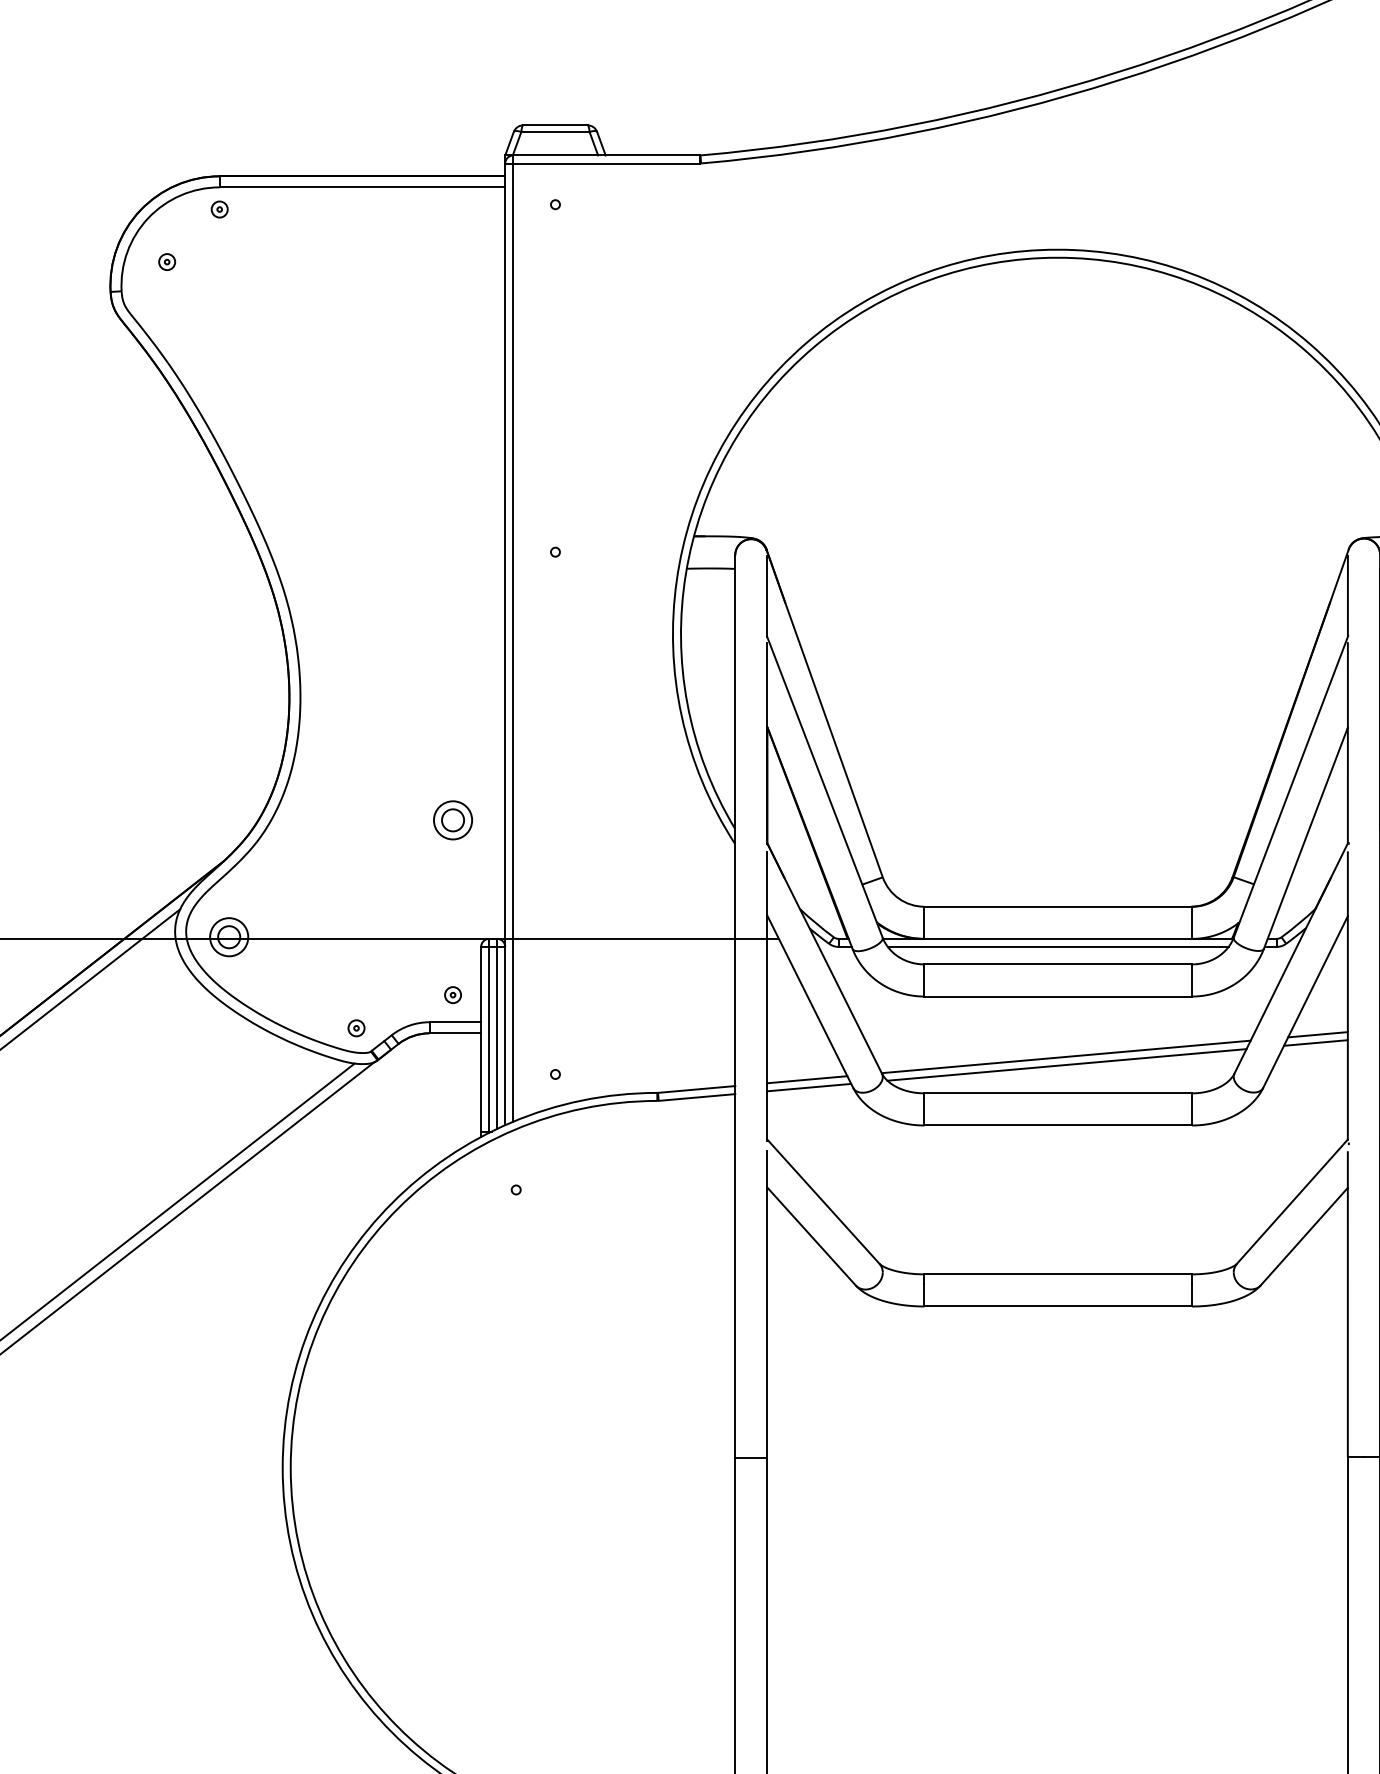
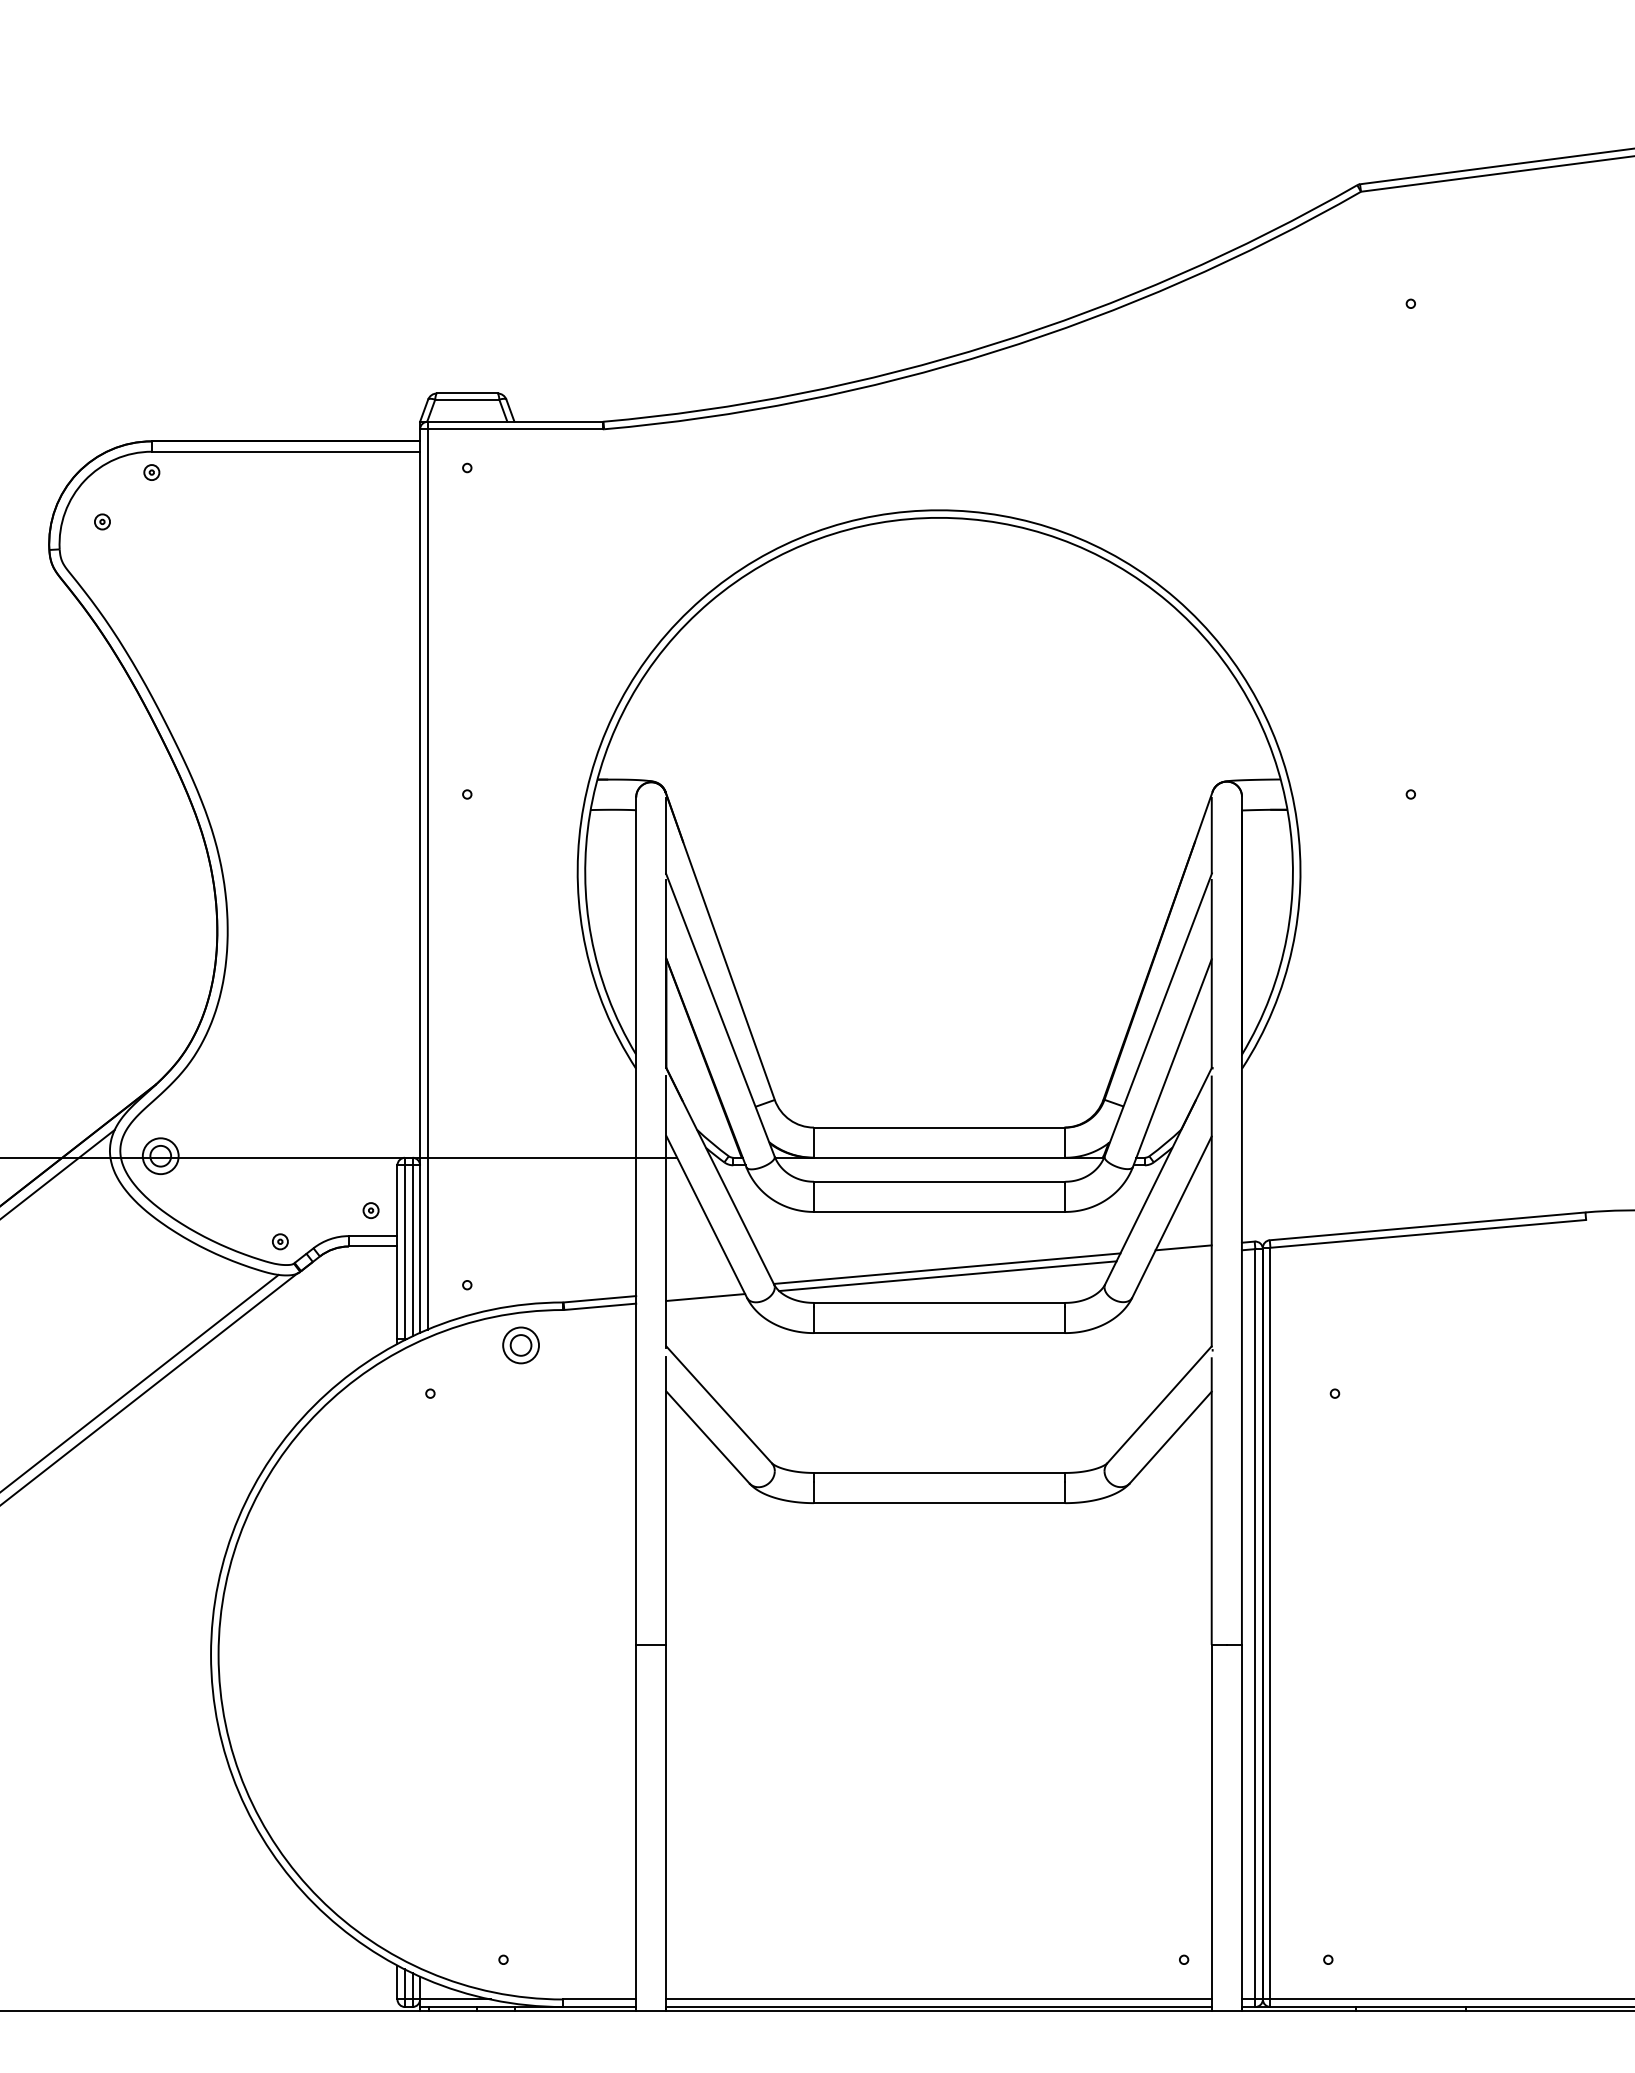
part: (452, 820) -> (520, 1345), moved
line: (1058, 947) -> (939, 1165), removed
line: (1315, 1042) -> (1181, 1255), removed
line: (806, 1079) -> (703, 1289), removed

